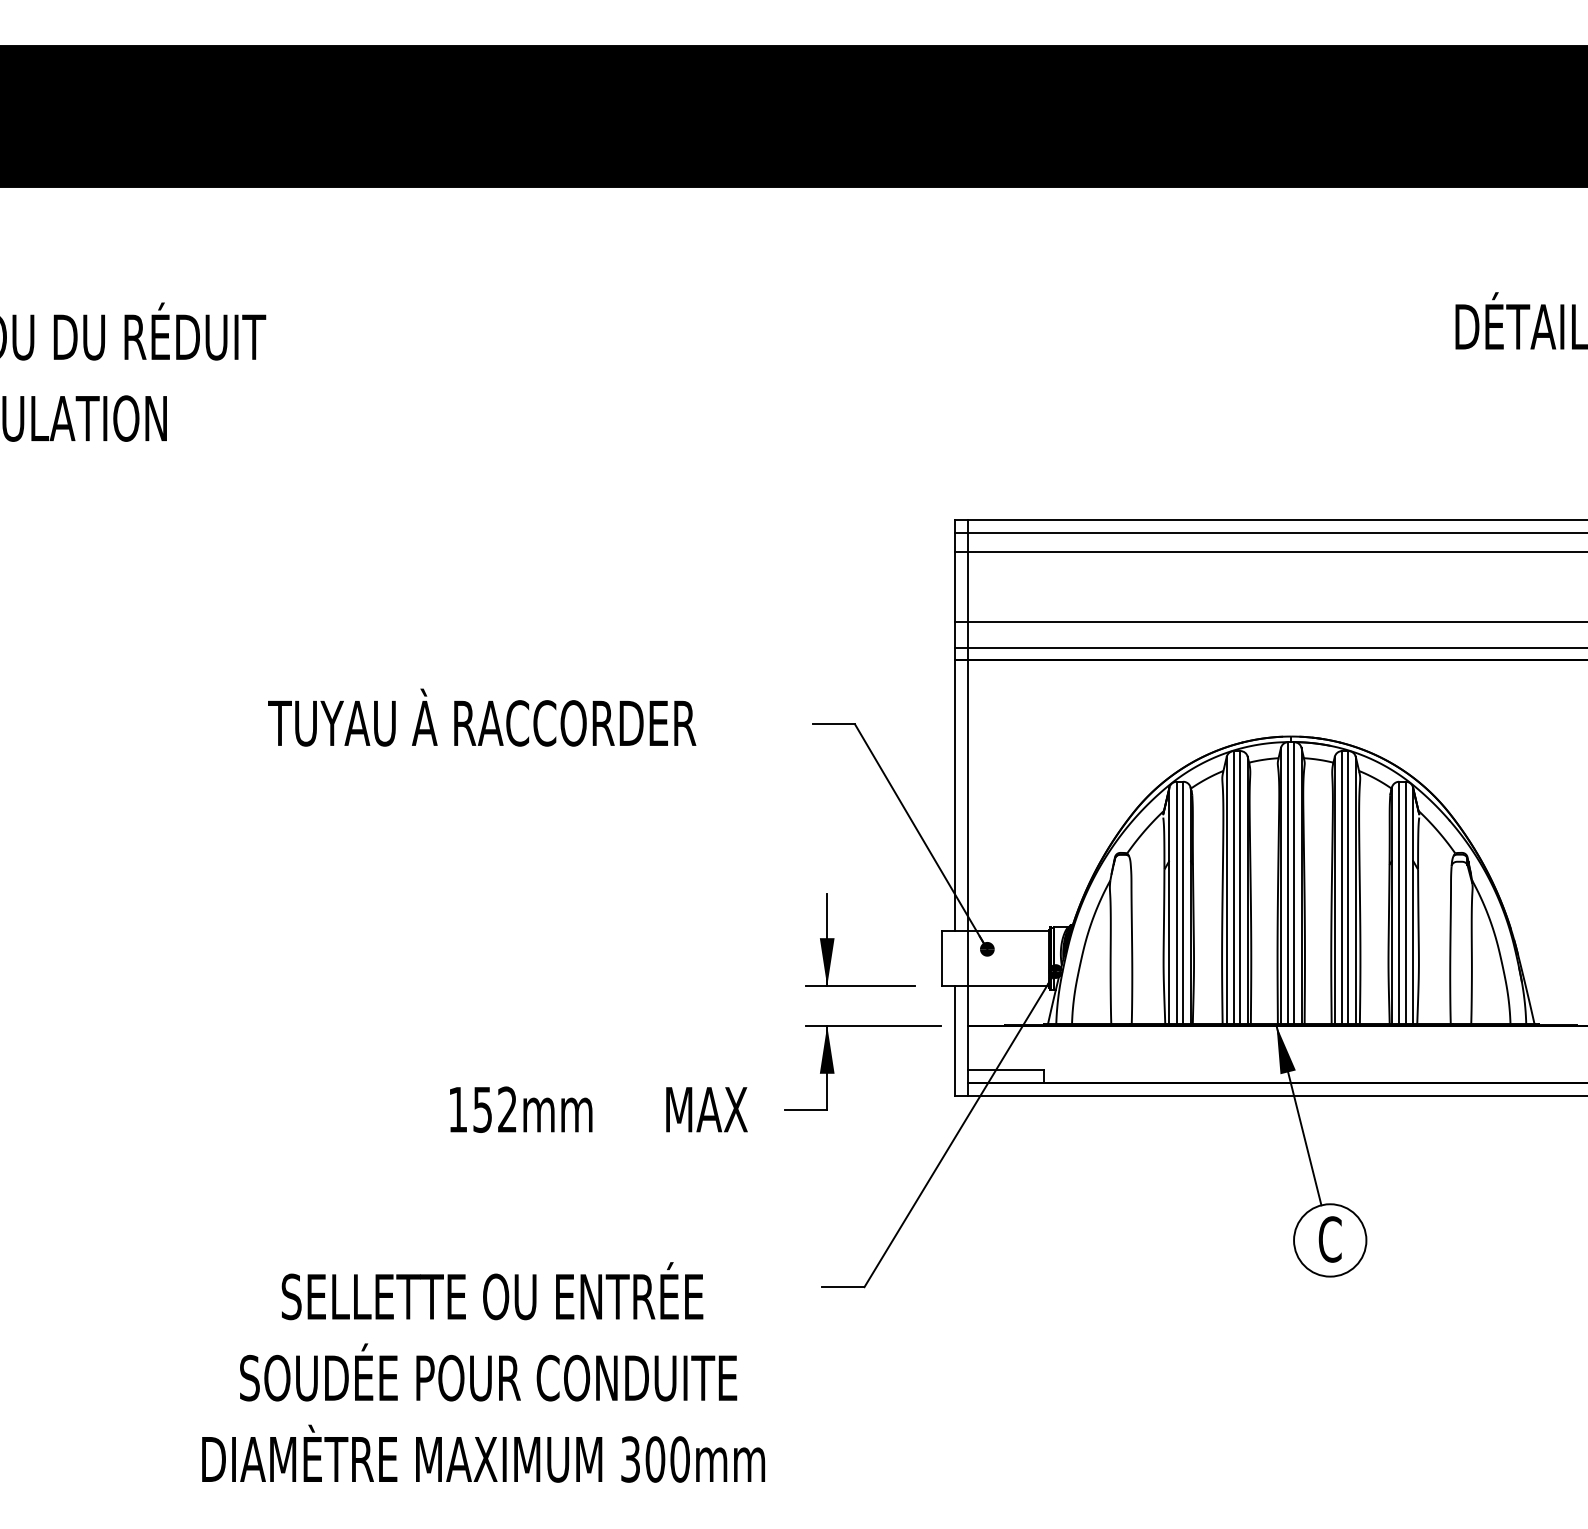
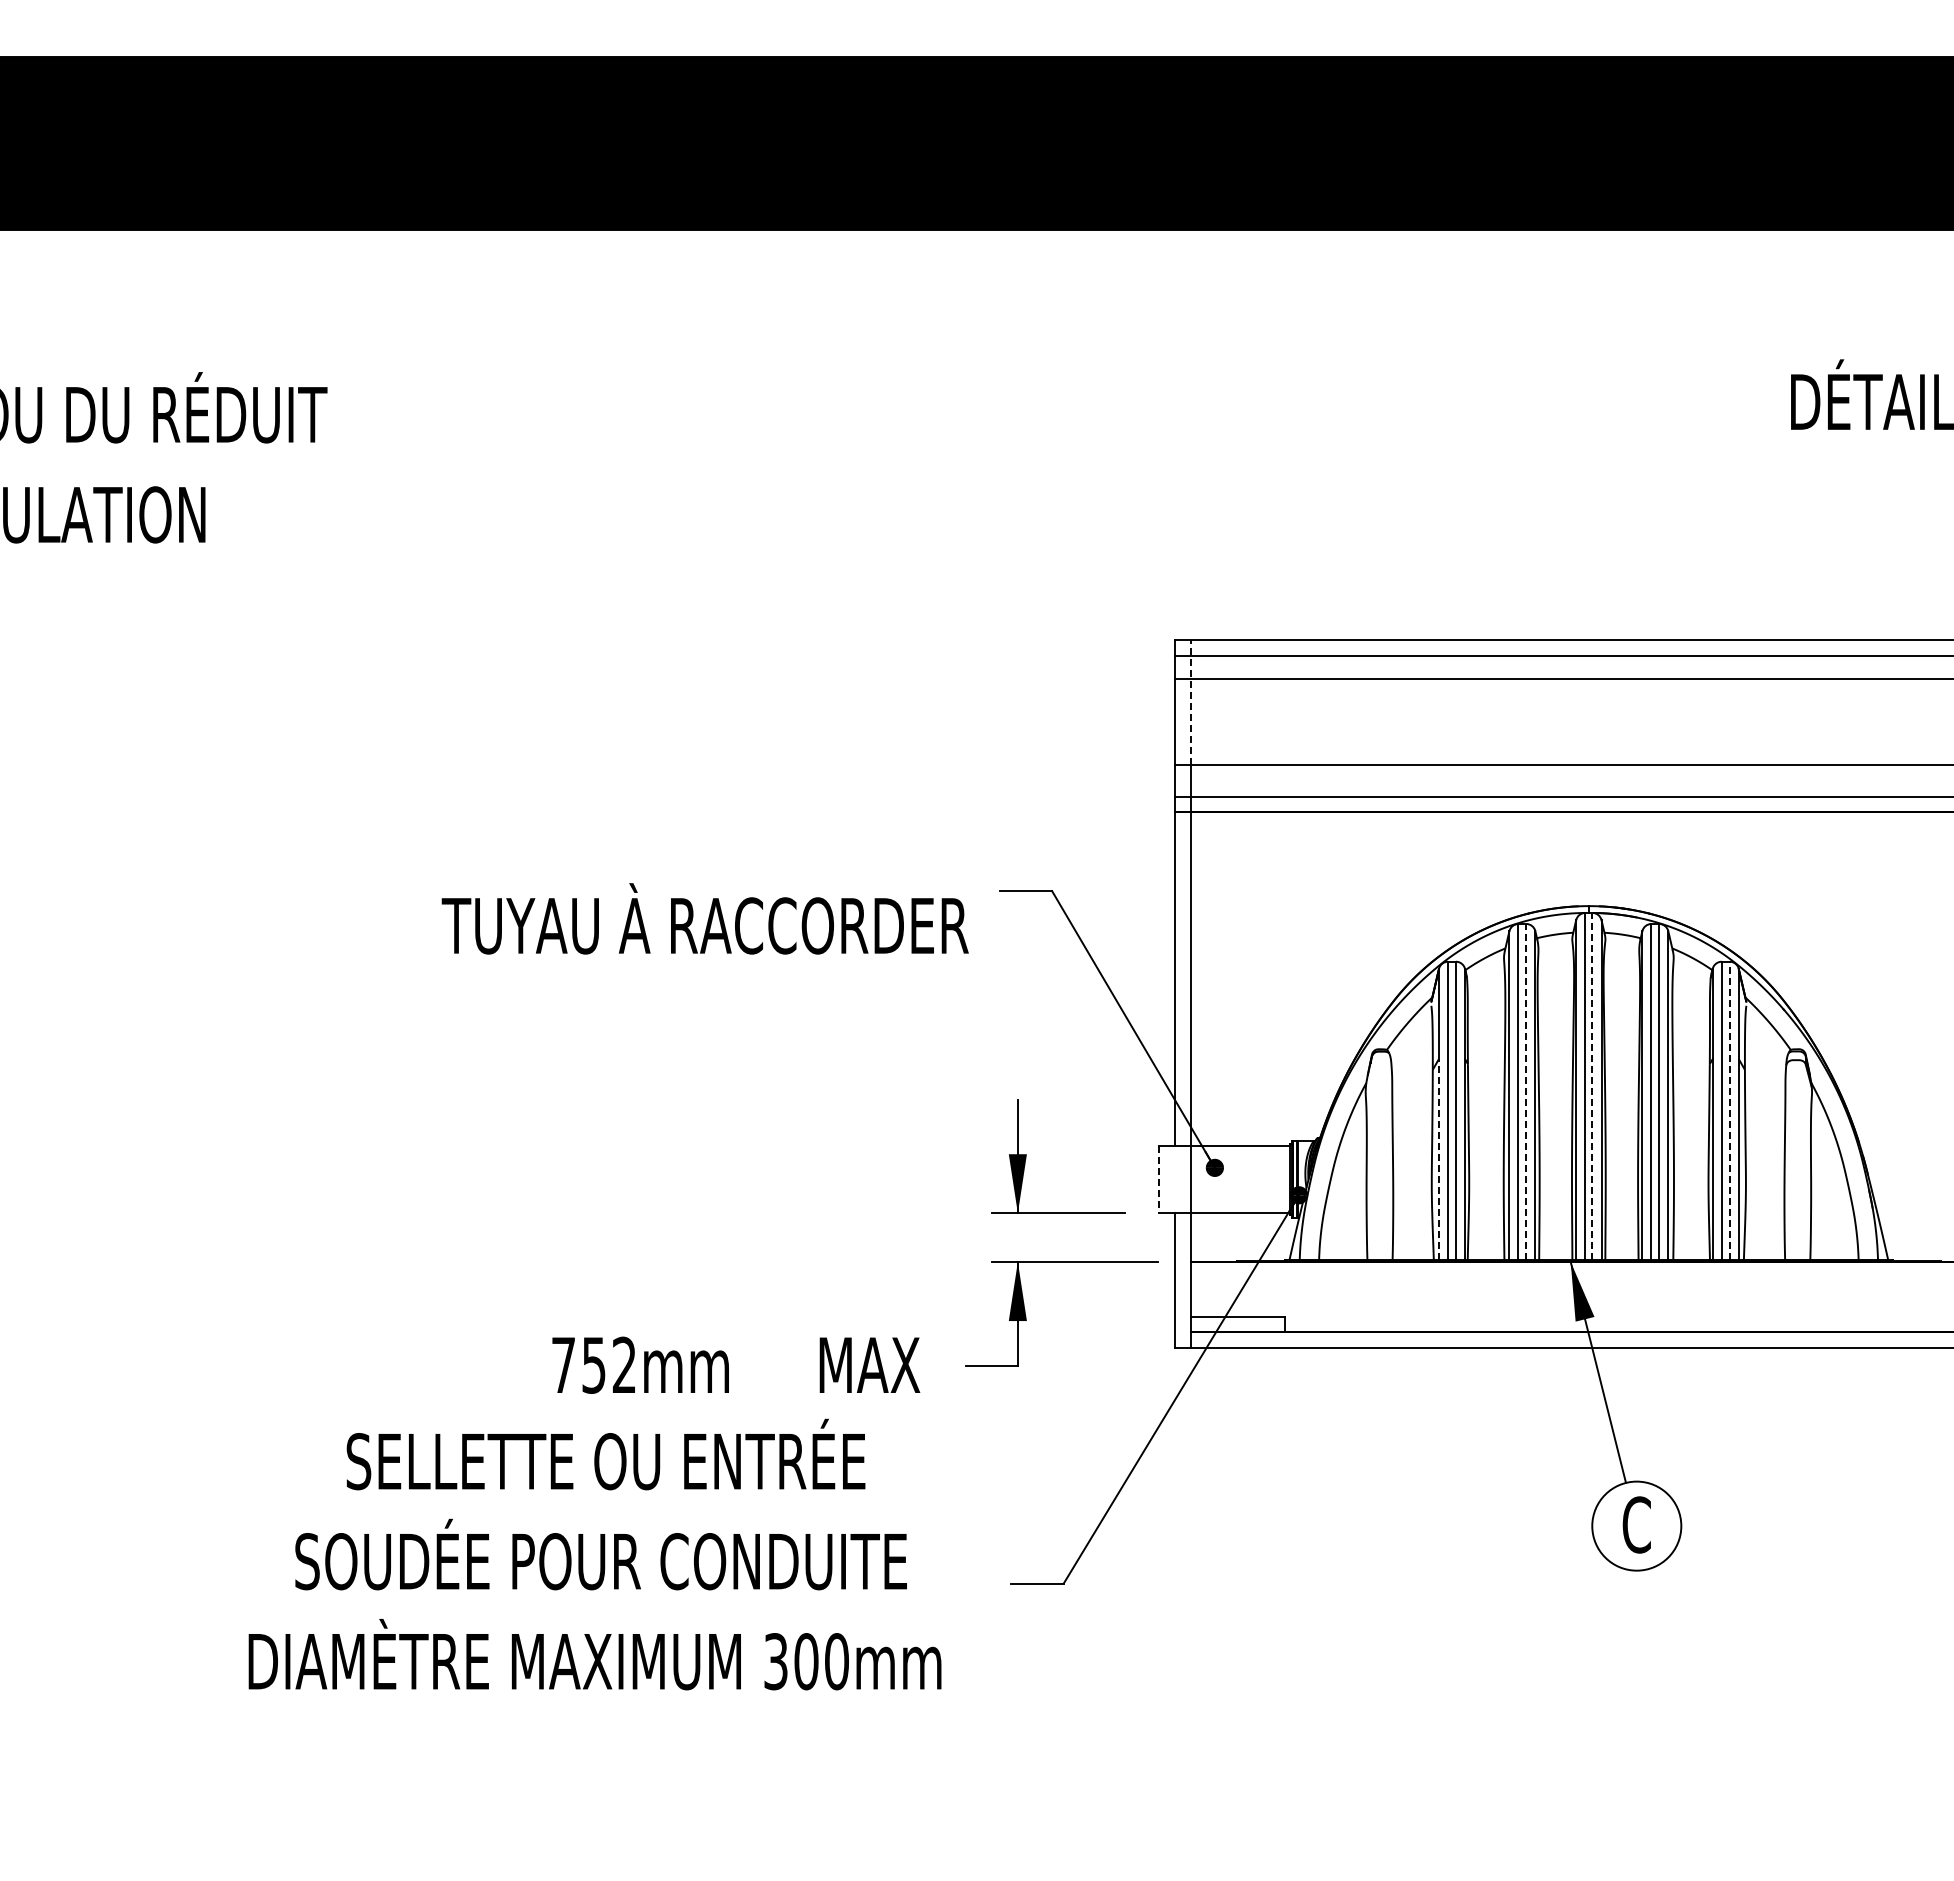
line: (967, 571) -> (1190, 702), solid -> dashed
text: (481, 717) -> (704, 918), moved
line: (1294, 883) -> (1592, 1086), solid -> dashed
line: (1240, 887) -> (1526, 1091), solid -> dashed
line: (1405, 902) -> (1729, 1110), solid -> dashed
line: (1169, 942) -> (1438, 1159), solid -> dashed
line: (941, 958) -> (1158, 1179), solid -> dashed
text: (457, 1109) -> (563, 1364), 152mm -> 752mm
text: (483, 1372) -> (594, 1554), moved

